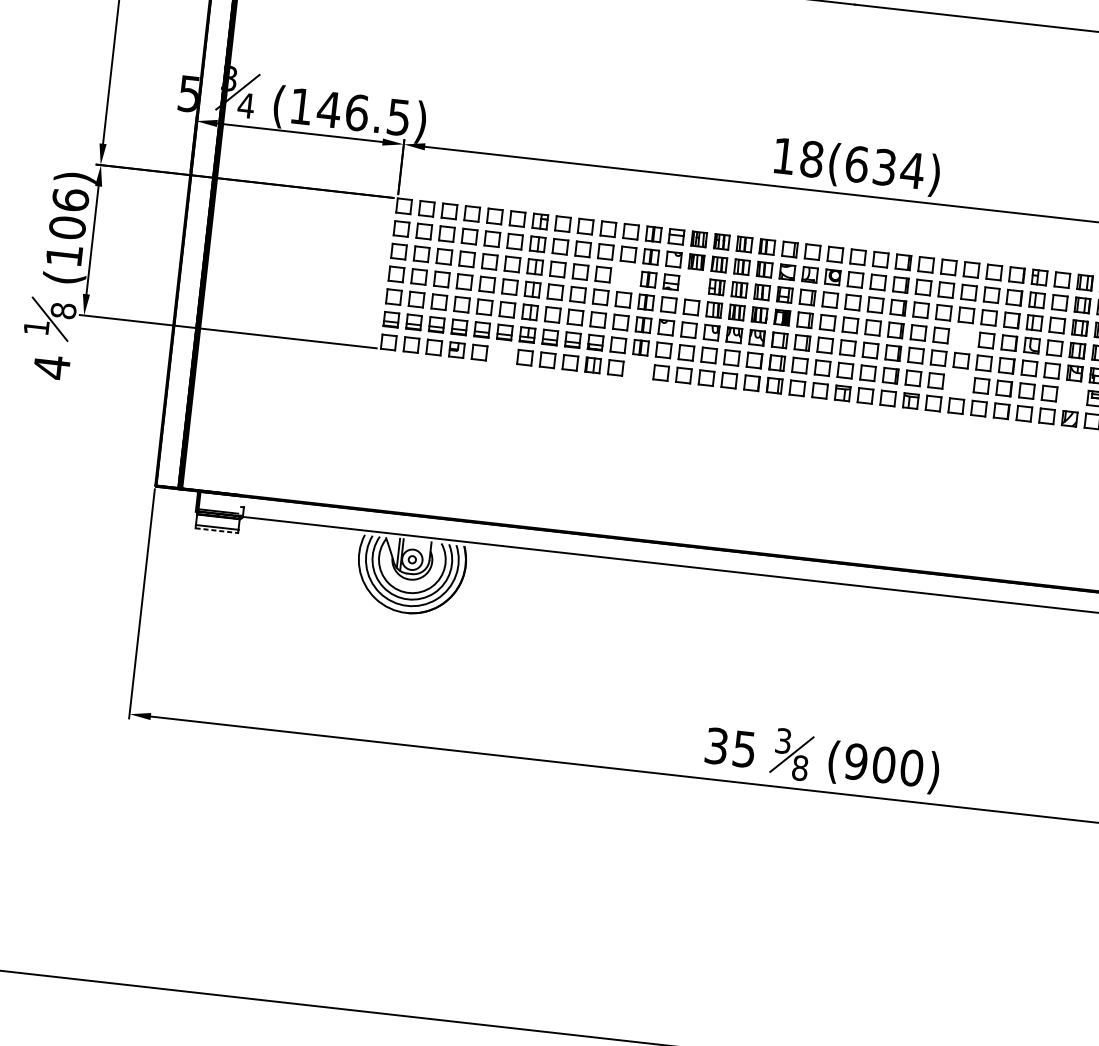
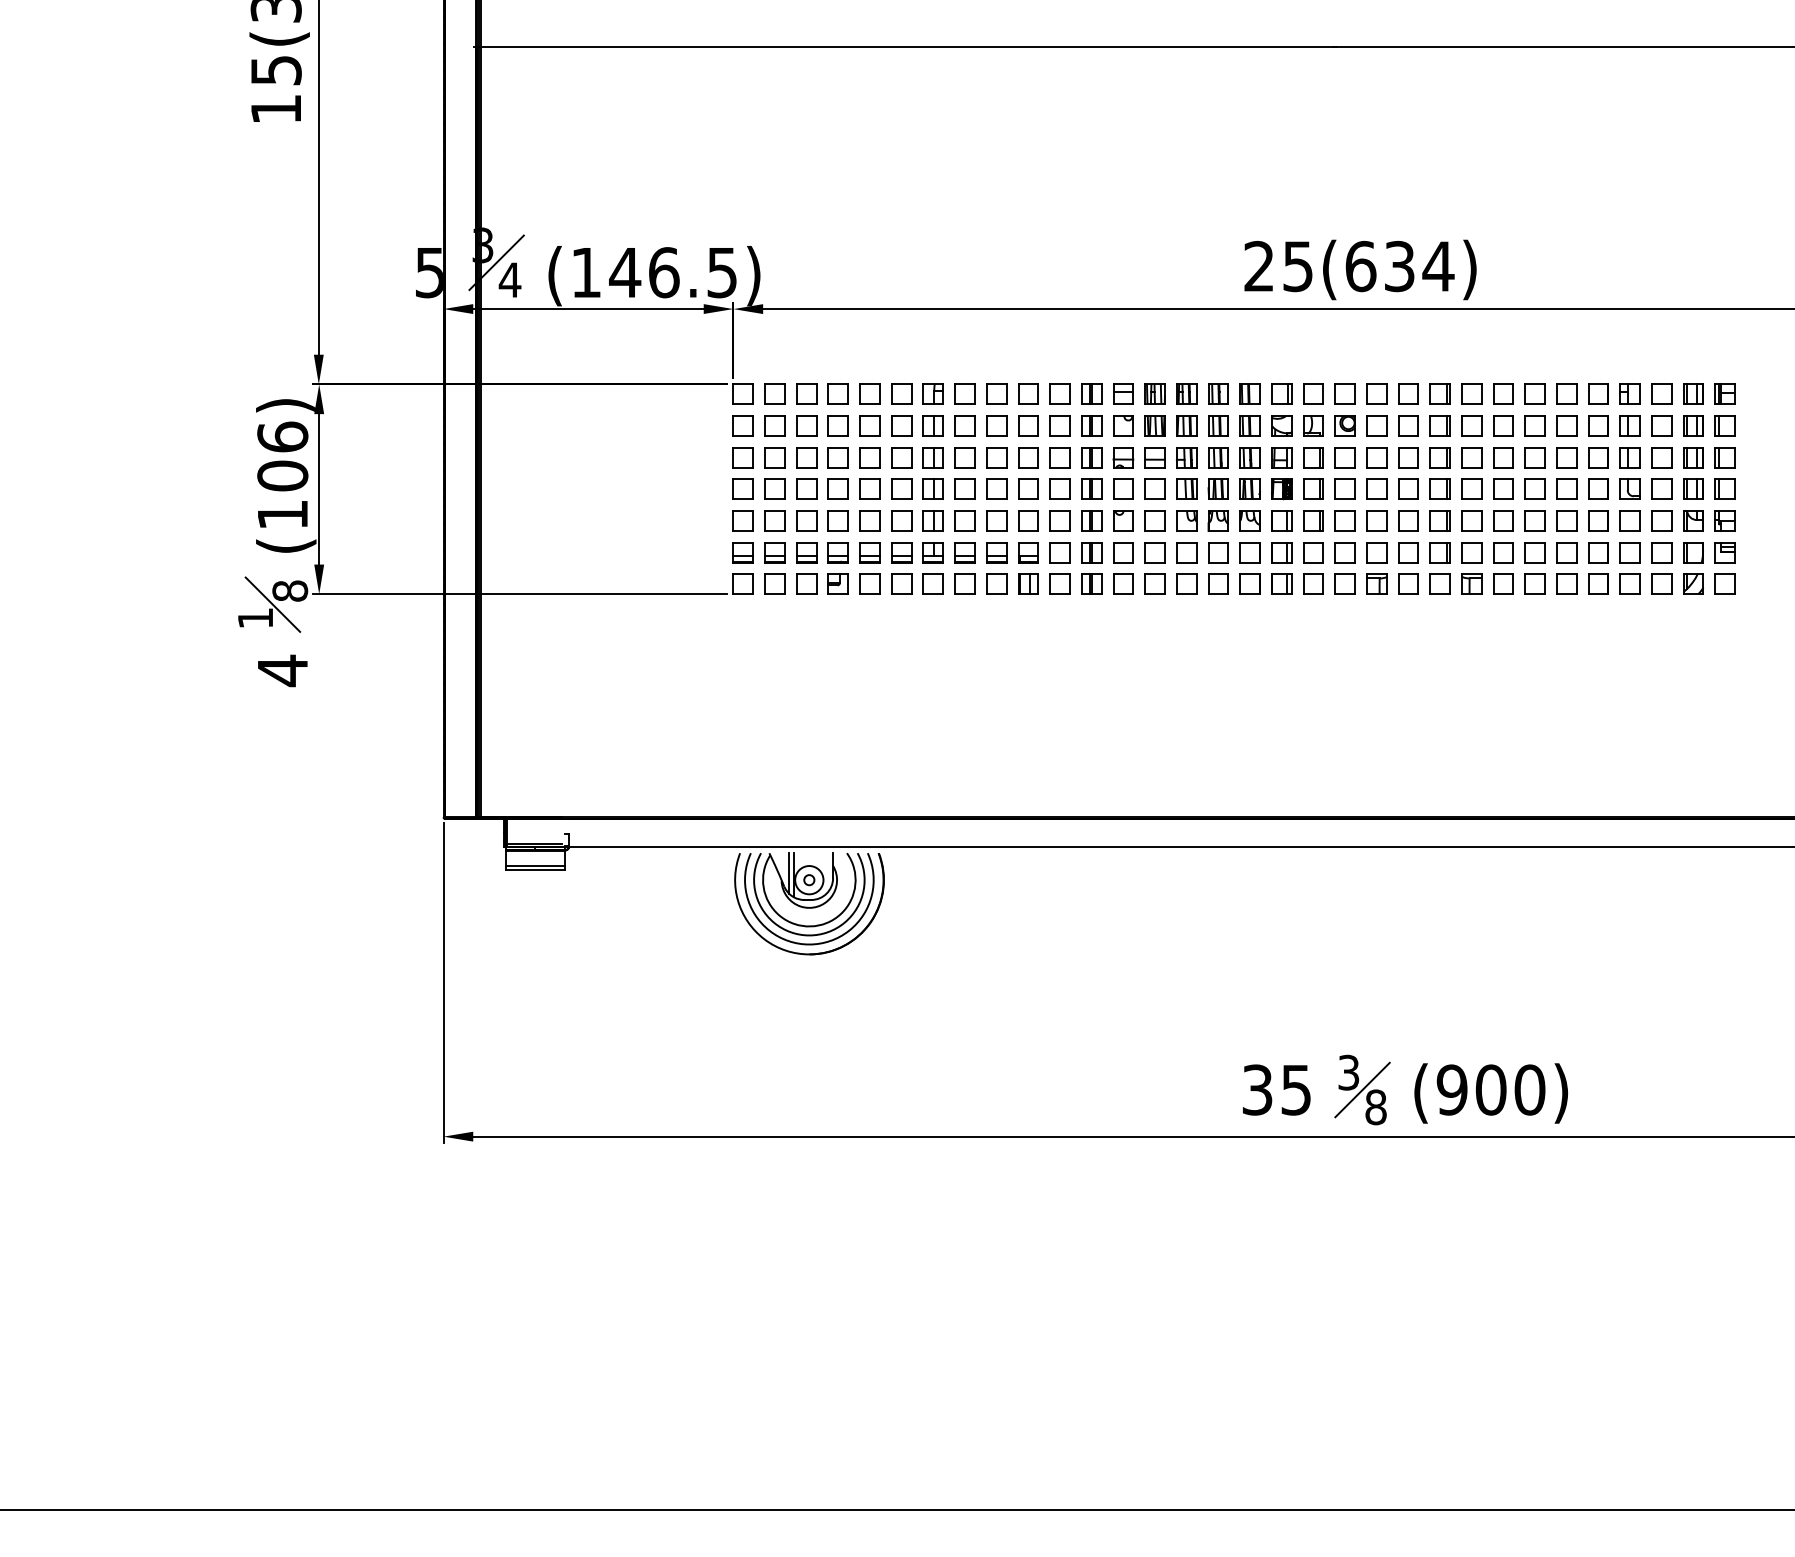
text: (797, 157) -> (1278, 266), 18(634) -> 25(634)
part: (625, 276) -> (1059, 457), added
part: (693, 284) -> (1154, 457), added
part: (963, 337) -> (1534, 488), added
part: (502, 354) -> (901, 583), added
part: (638, 369) -> (1091, 583), added
part: (958, 383) -> (1534, 552), added
part: (1072, 396) -> (1693, 552), added
line: (216, 530) -> (535, 870), dashed -> solid

